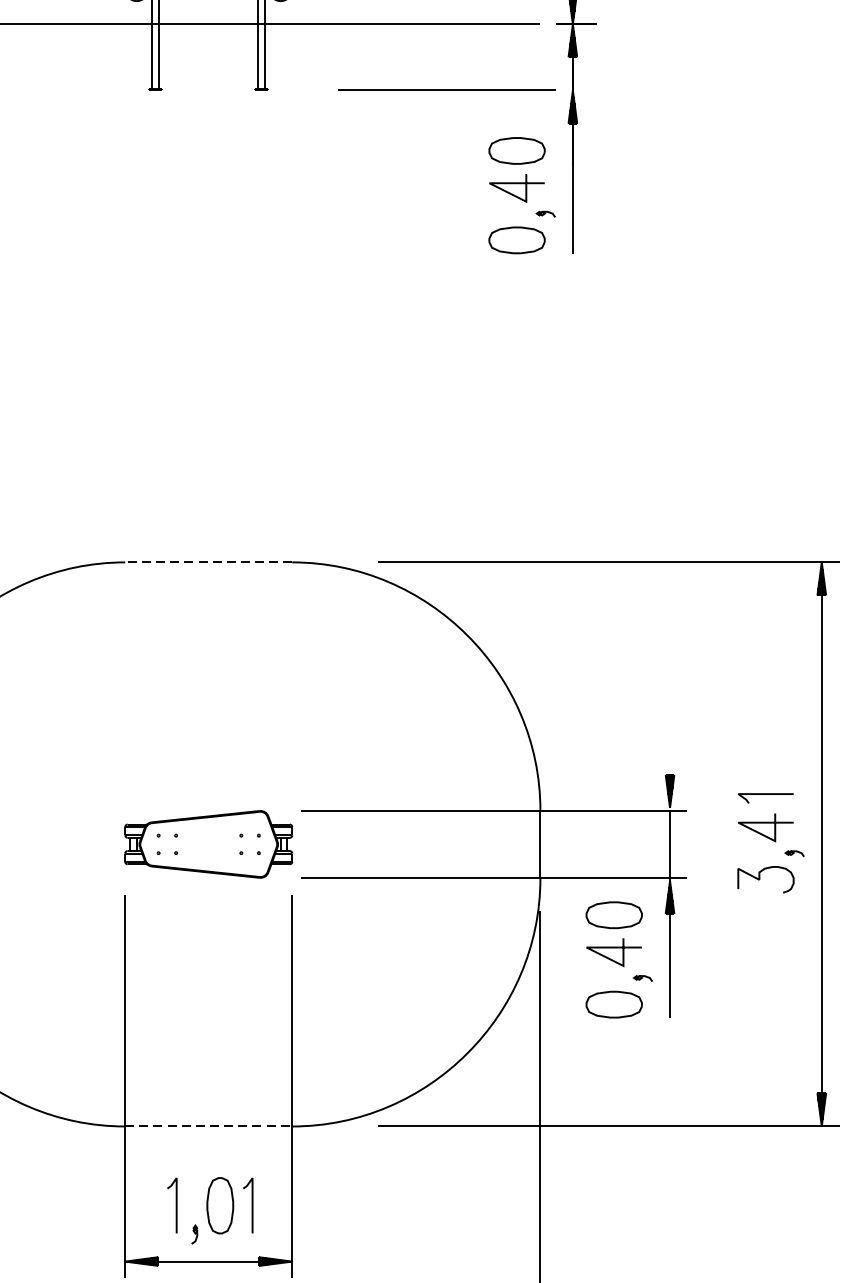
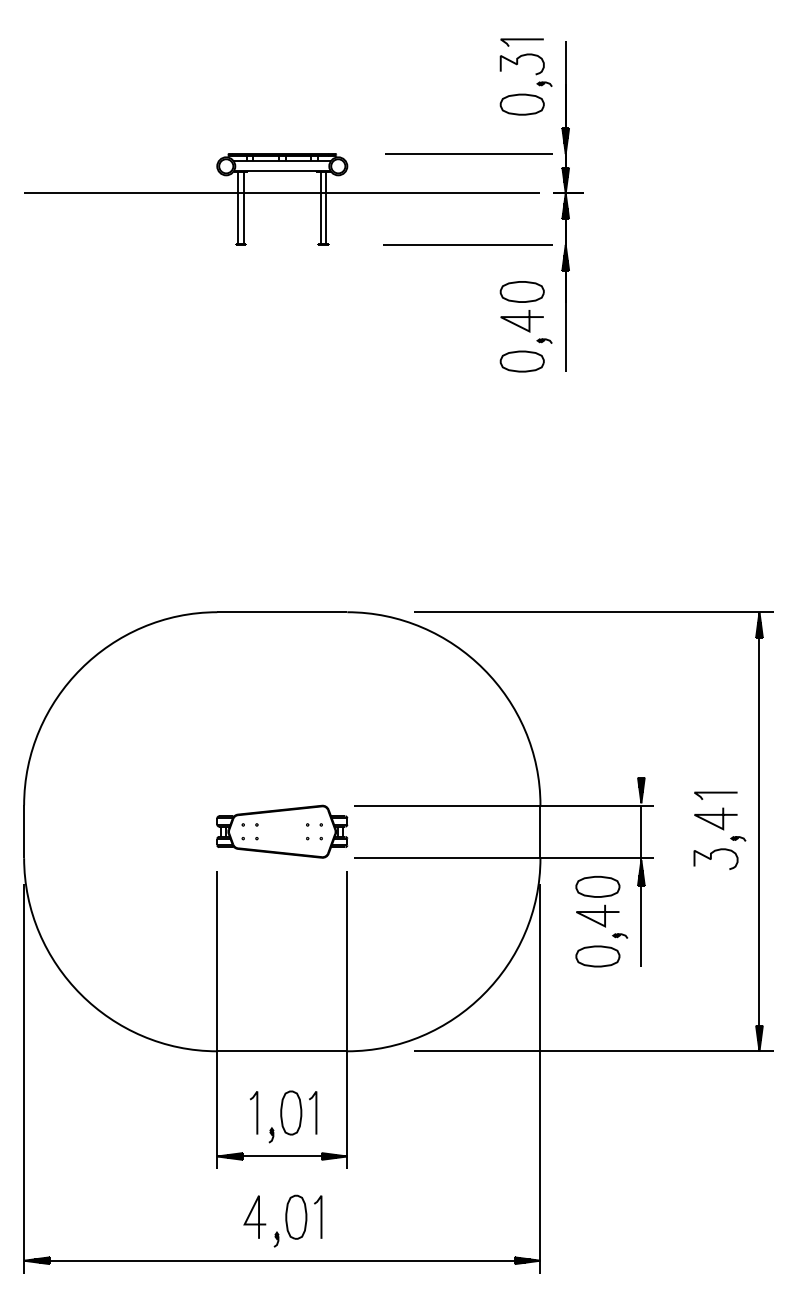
line: (207, 562) -> (281, 612), dashed -> solid
line: (209, 1126) -> (282, 1051), dashed -> solid

